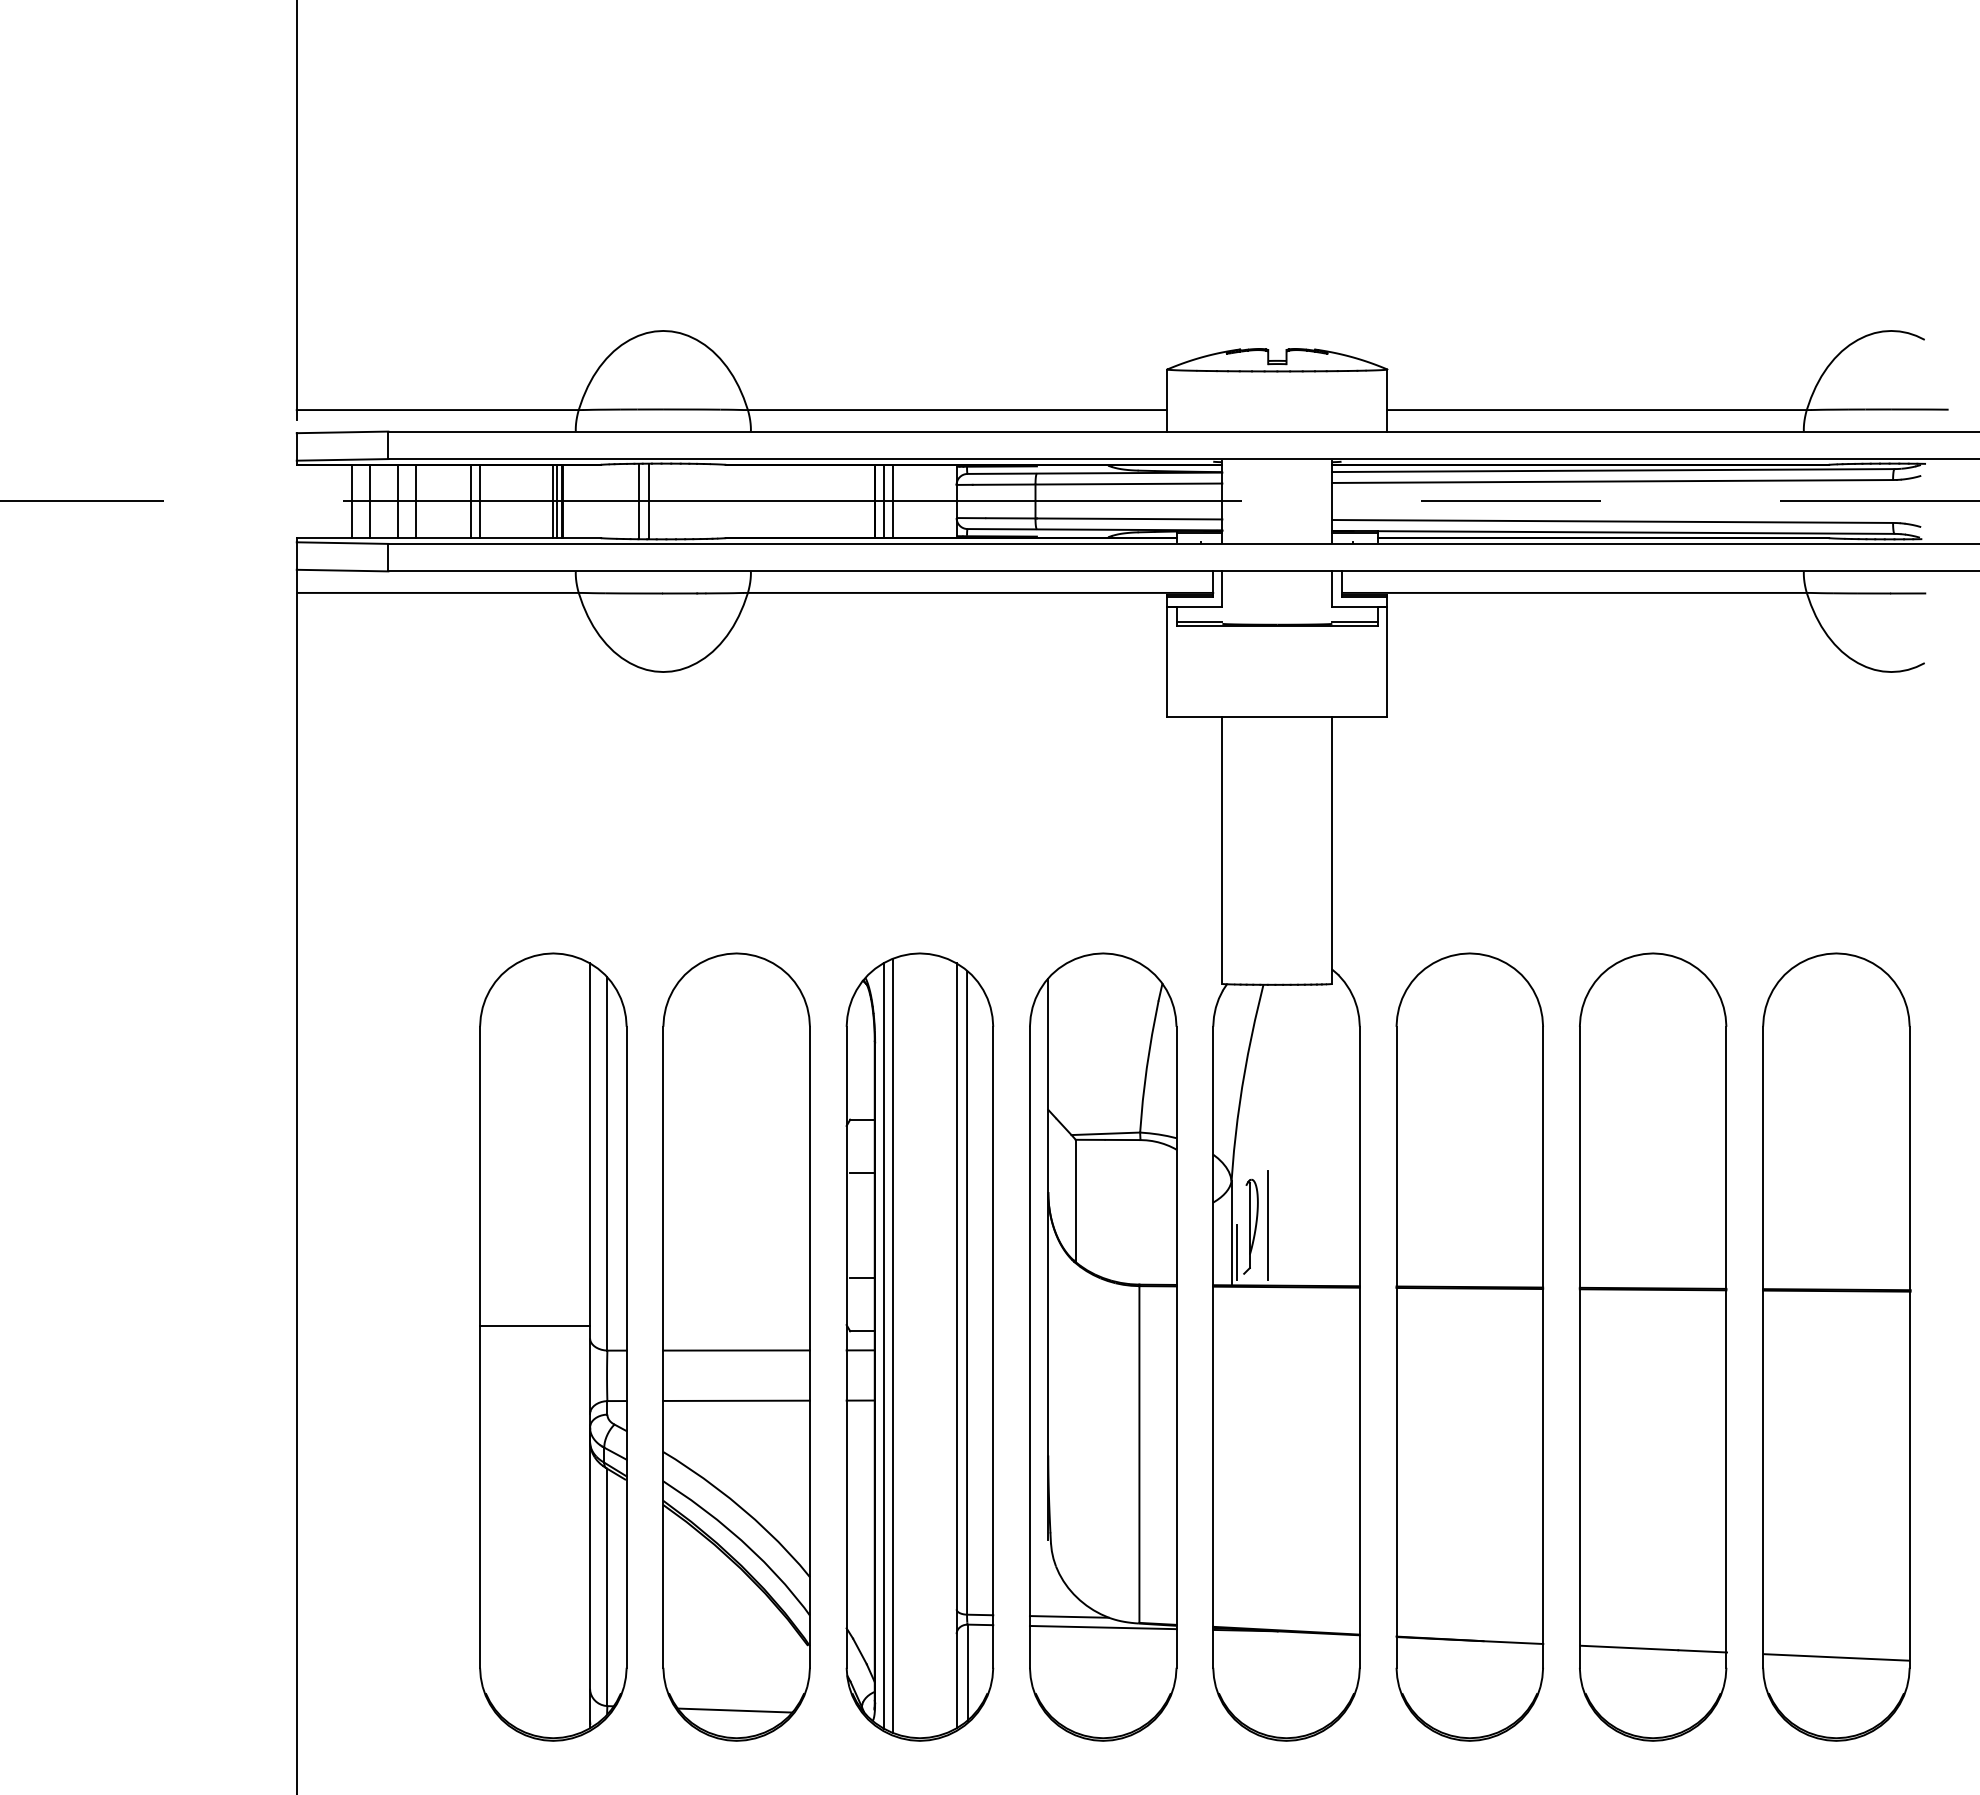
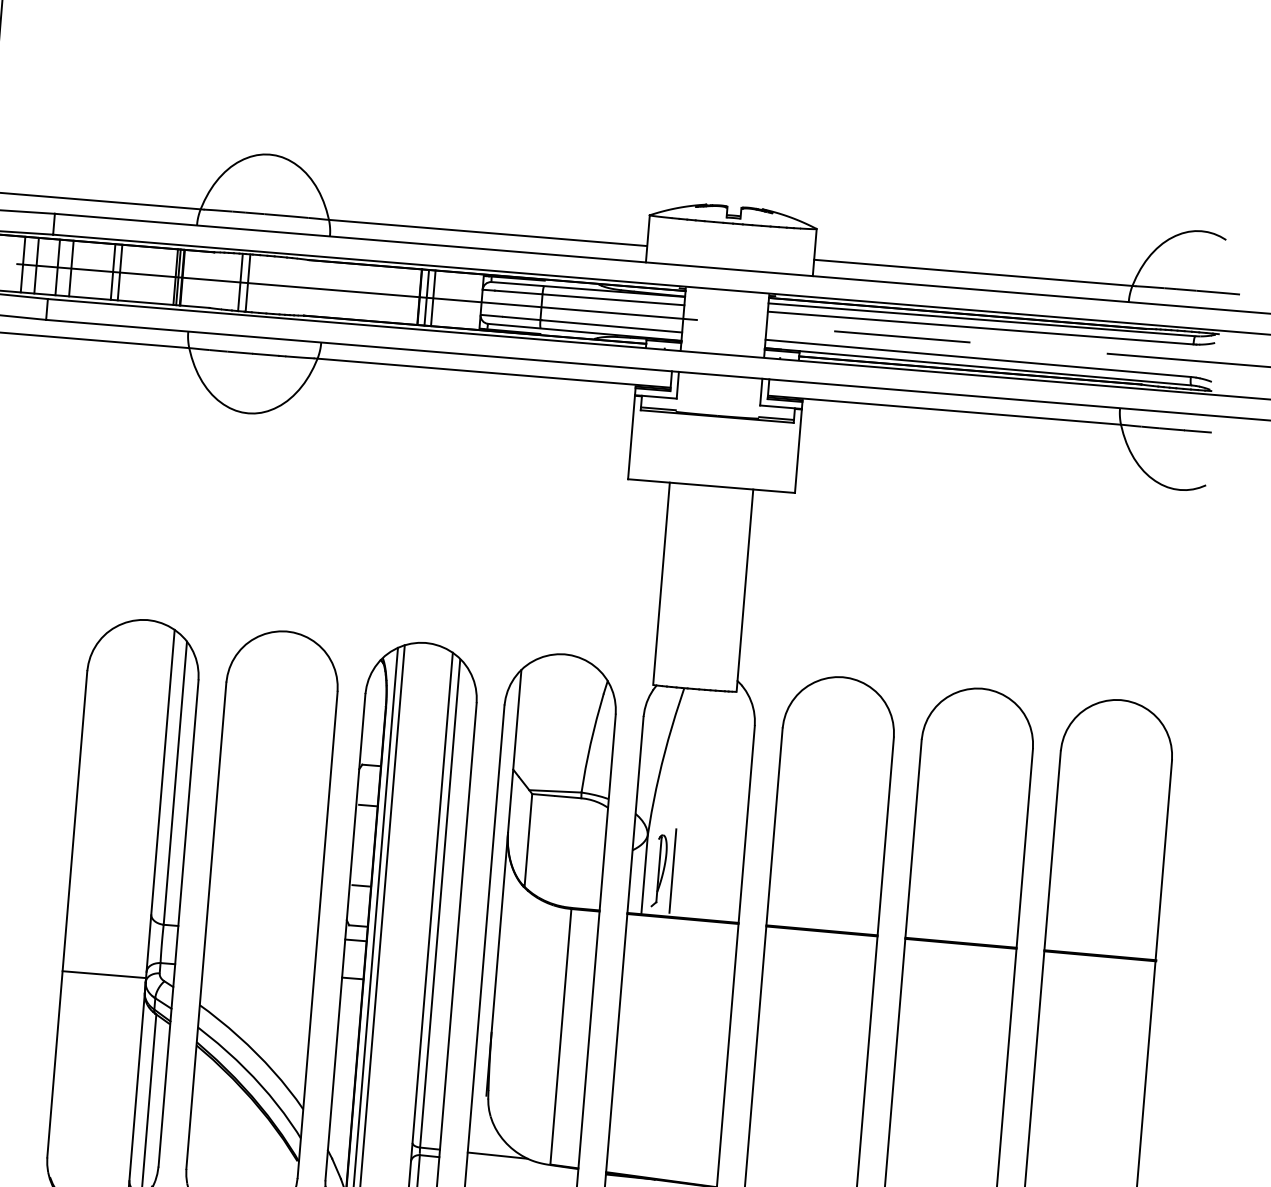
line: (1237, 1252) -> (647, 889), removed
line: (535, 1326) -> (104, 974), moved
line: (736, 1350) -> (261, 932), removed
line: (736, 1400) -> (258, 970), removed
line: (1102, 1627) -> (522, 1165), removed

